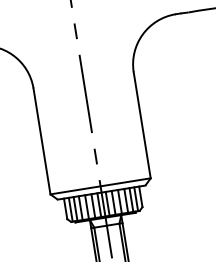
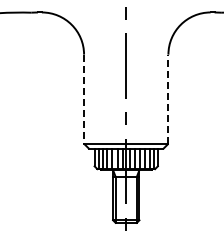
line: (142, 125) -> (168, 99), solid -> dashed
line: (42, 141) -> (84, 99), solid -> dashed

